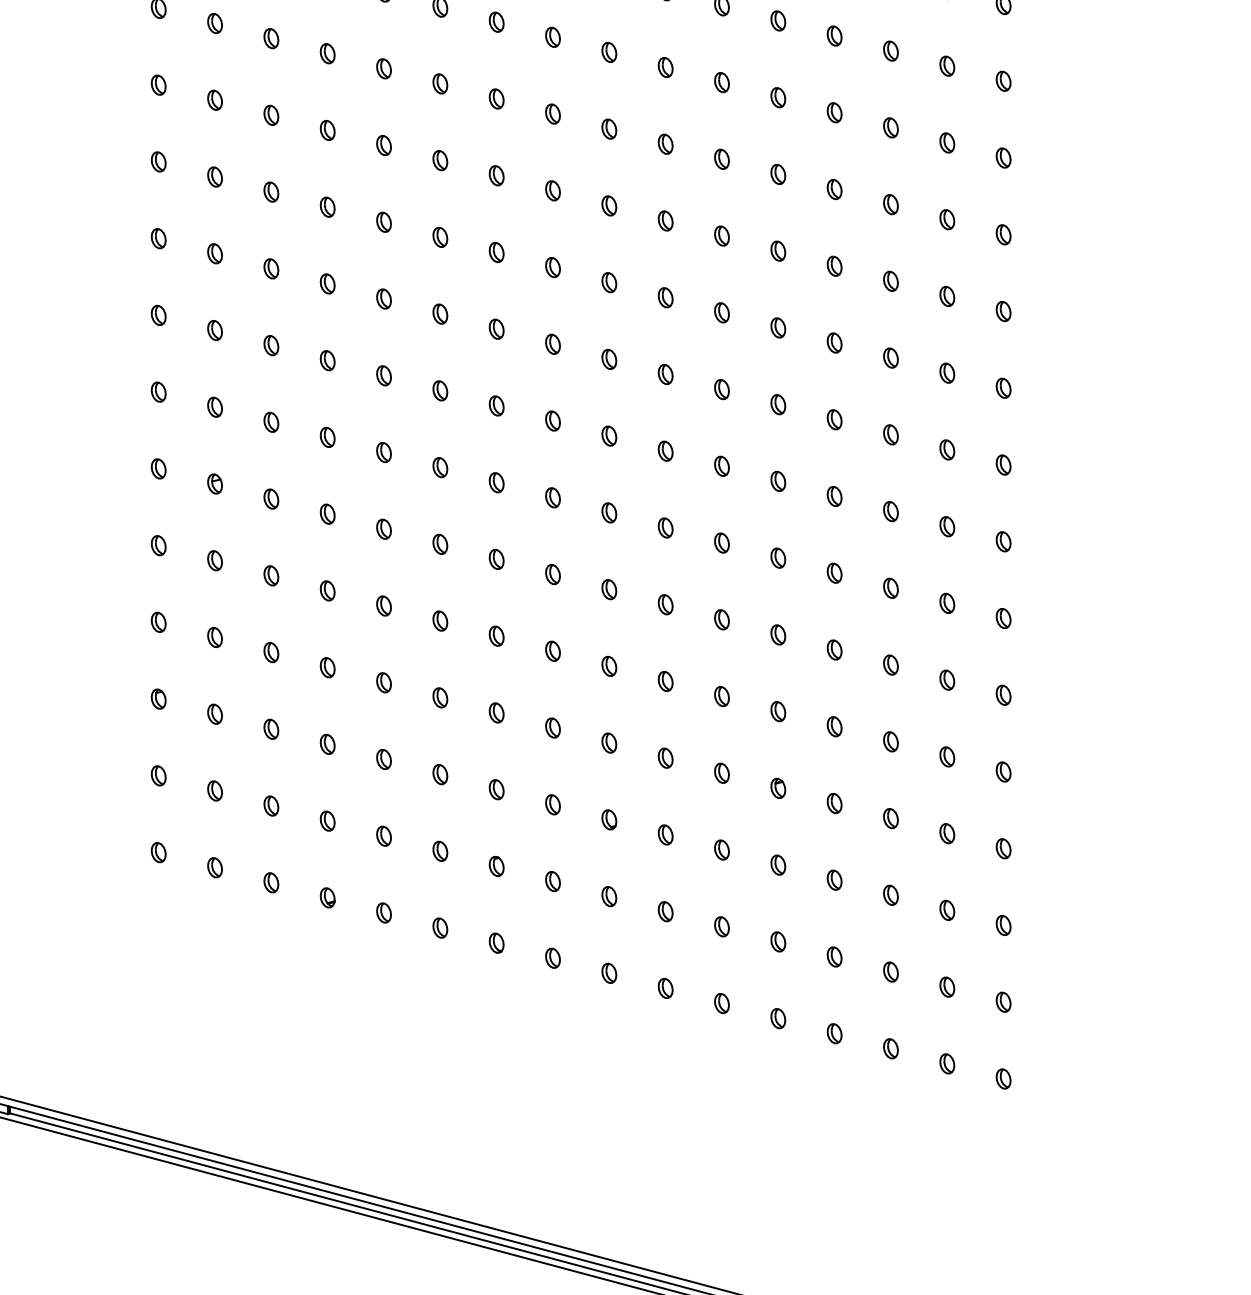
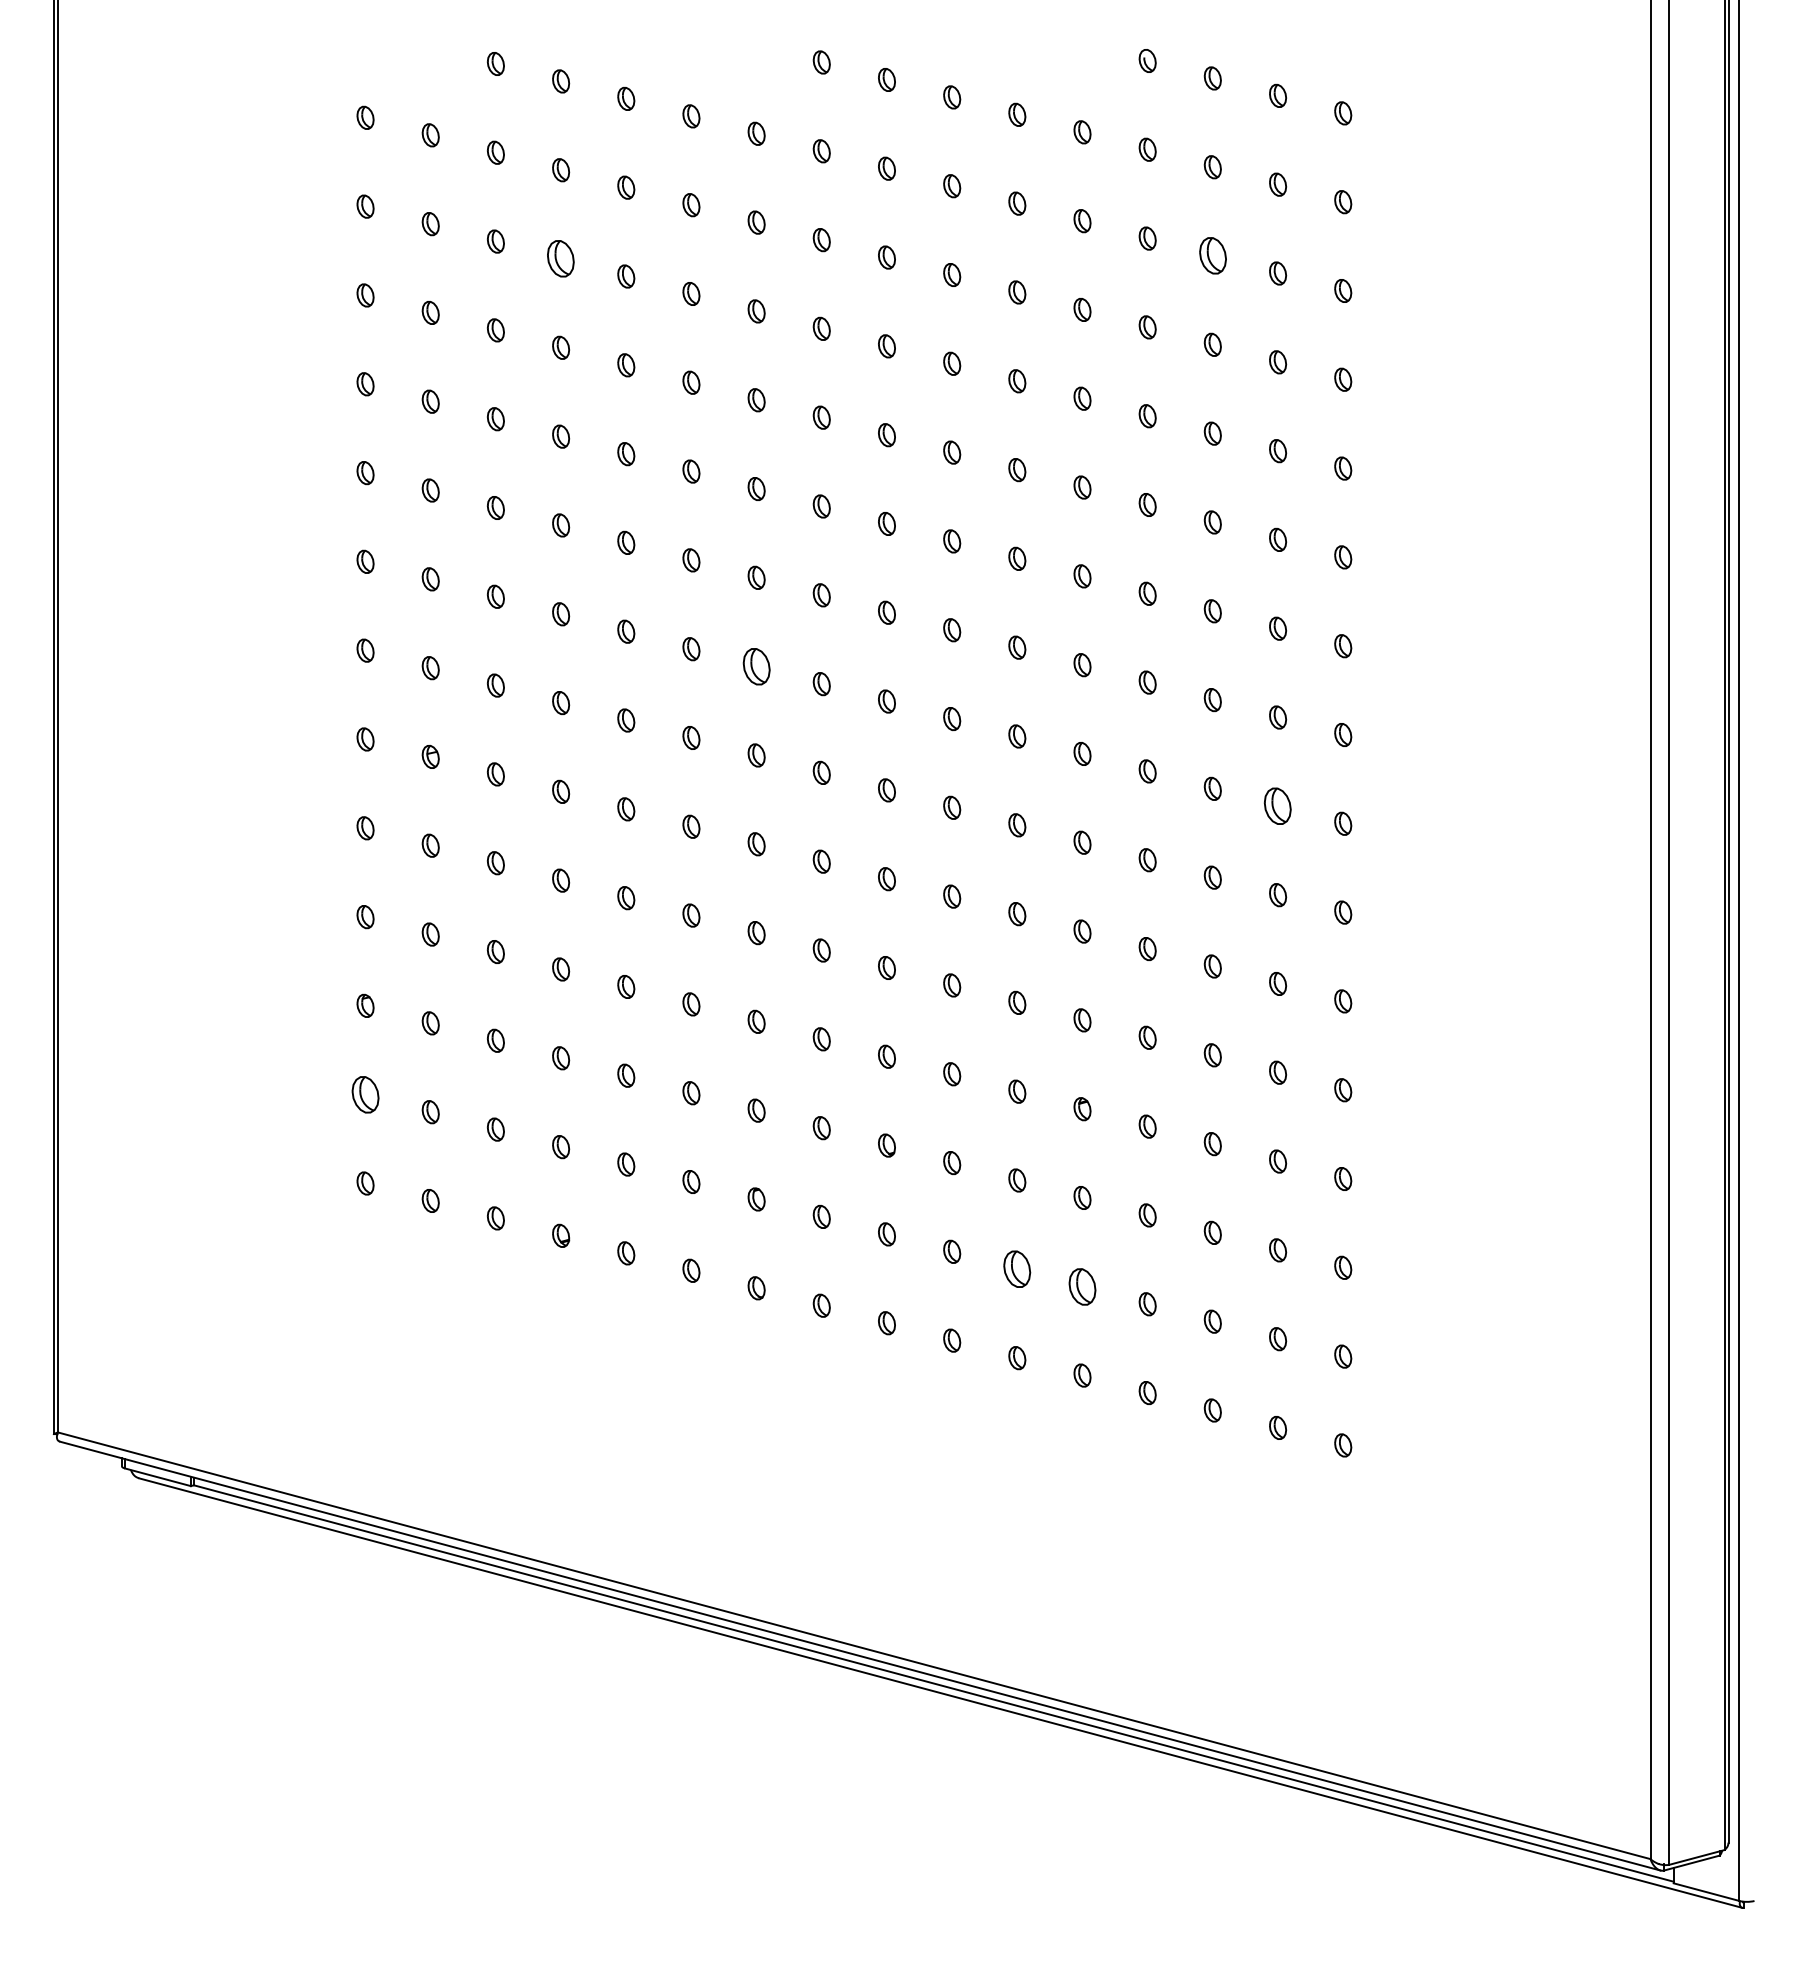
part: (890, 51) -> (1212, 256), size x1.6
part: (328, 54) -> (561, 259), size x1.6
part: (496, 405) -> (756, 666), size x1.6
part: (947, 526) -> (1278, 806), size x1.6
part: (158, 775) -> (365, 1094), size x1.6
part: (722, 926) -> (1017, 1269), size x1.6
part: (778, 941) -> (1082, 1286), size x1.6

